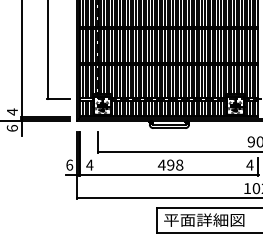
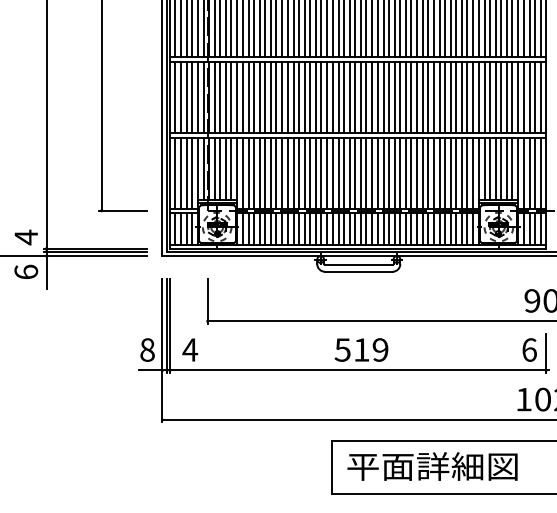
text: (69, 164) -> (147, 348), 6 -> 8
text: (170, 164) -> (361, 348), 498 -> 519
text: (249, 164) -> (528, 348), 4 -> 6

